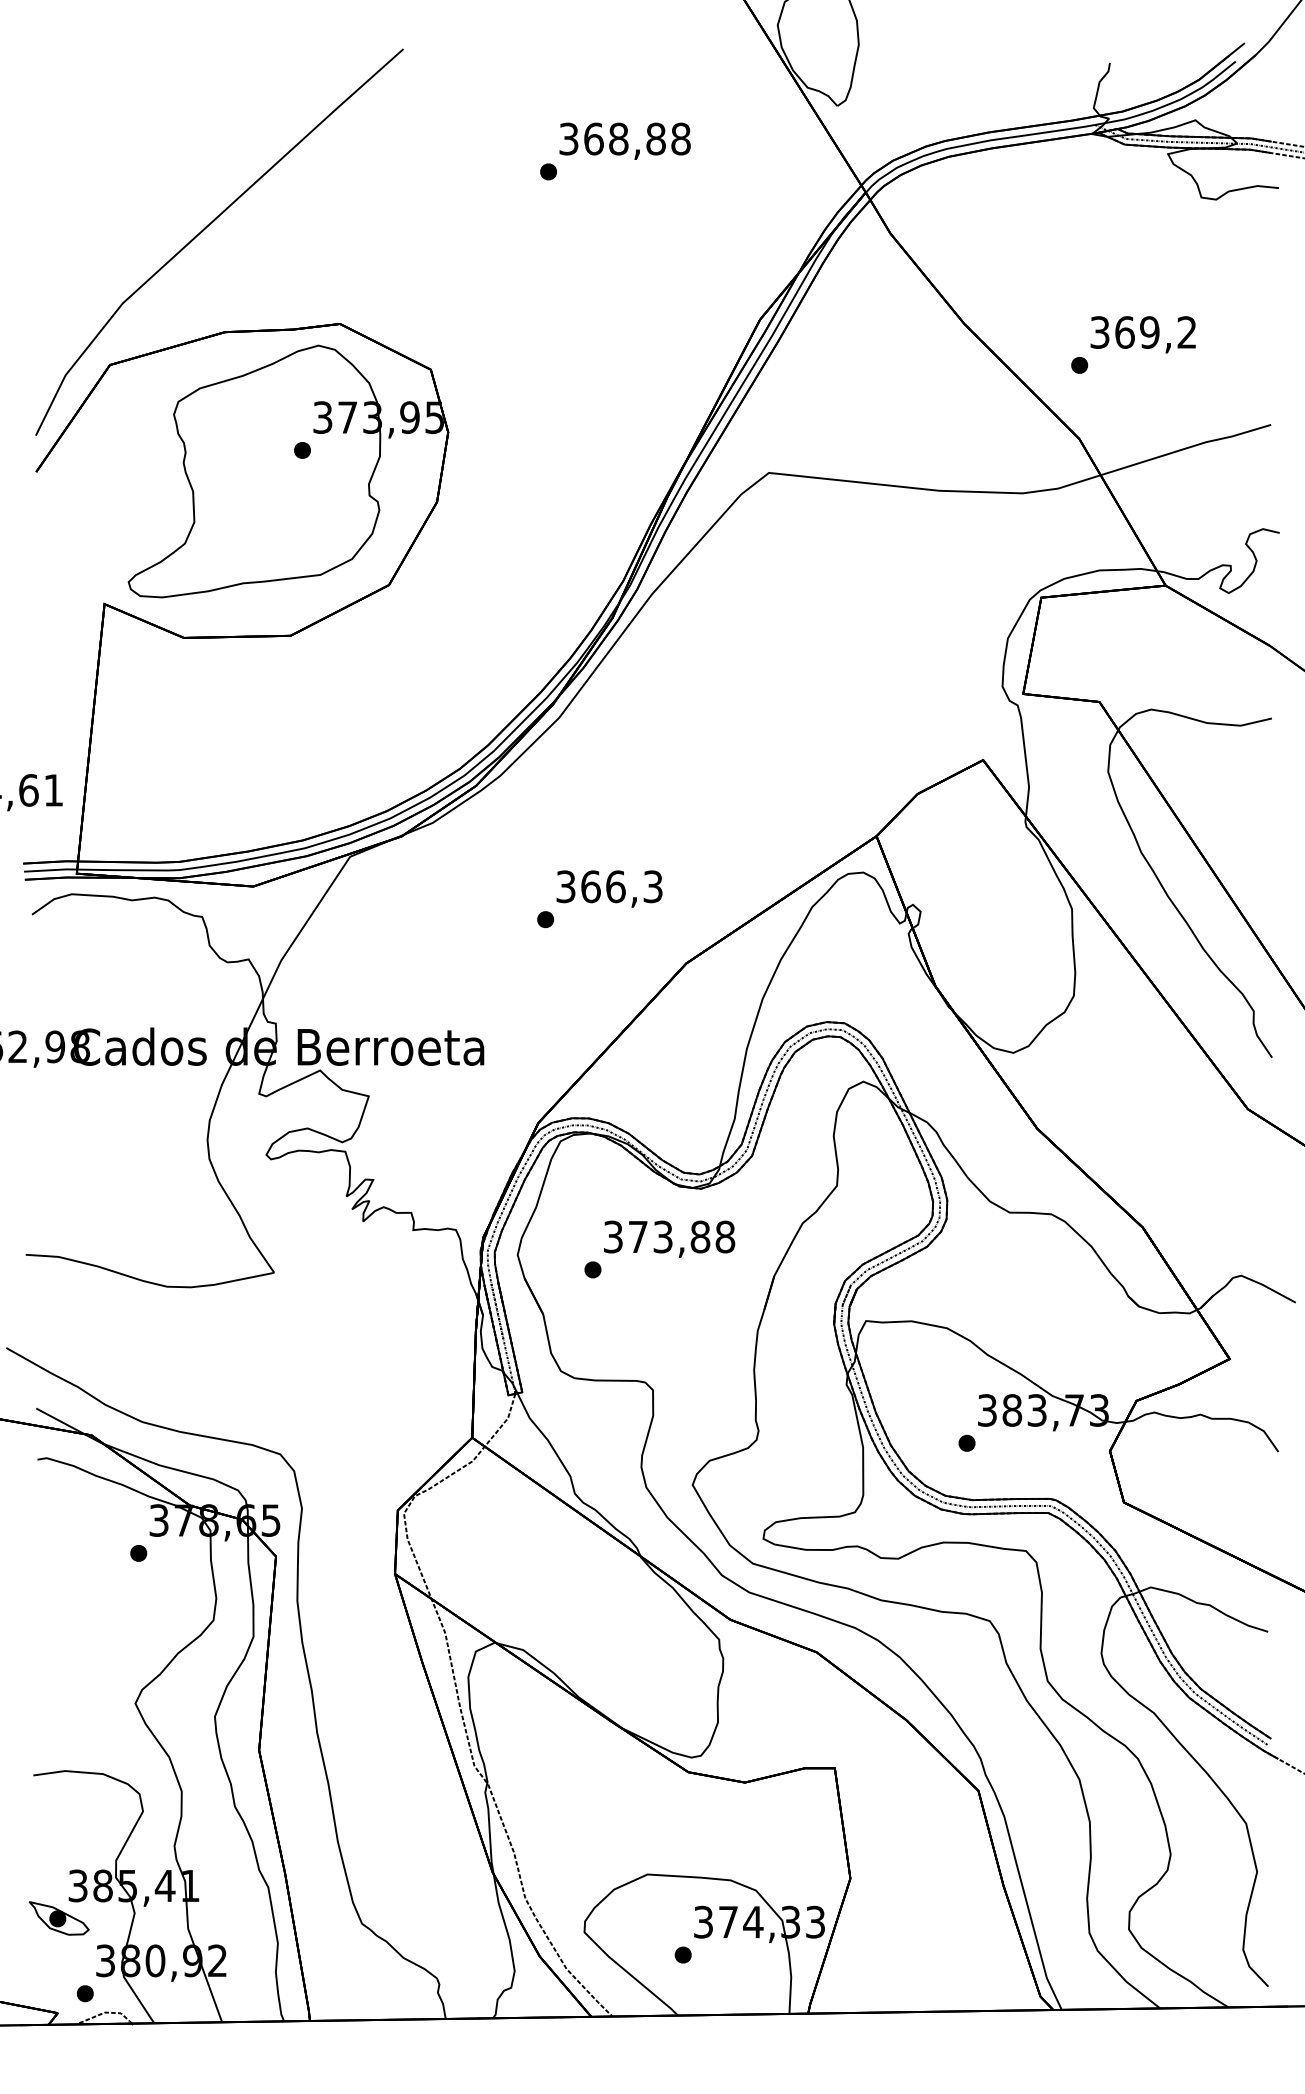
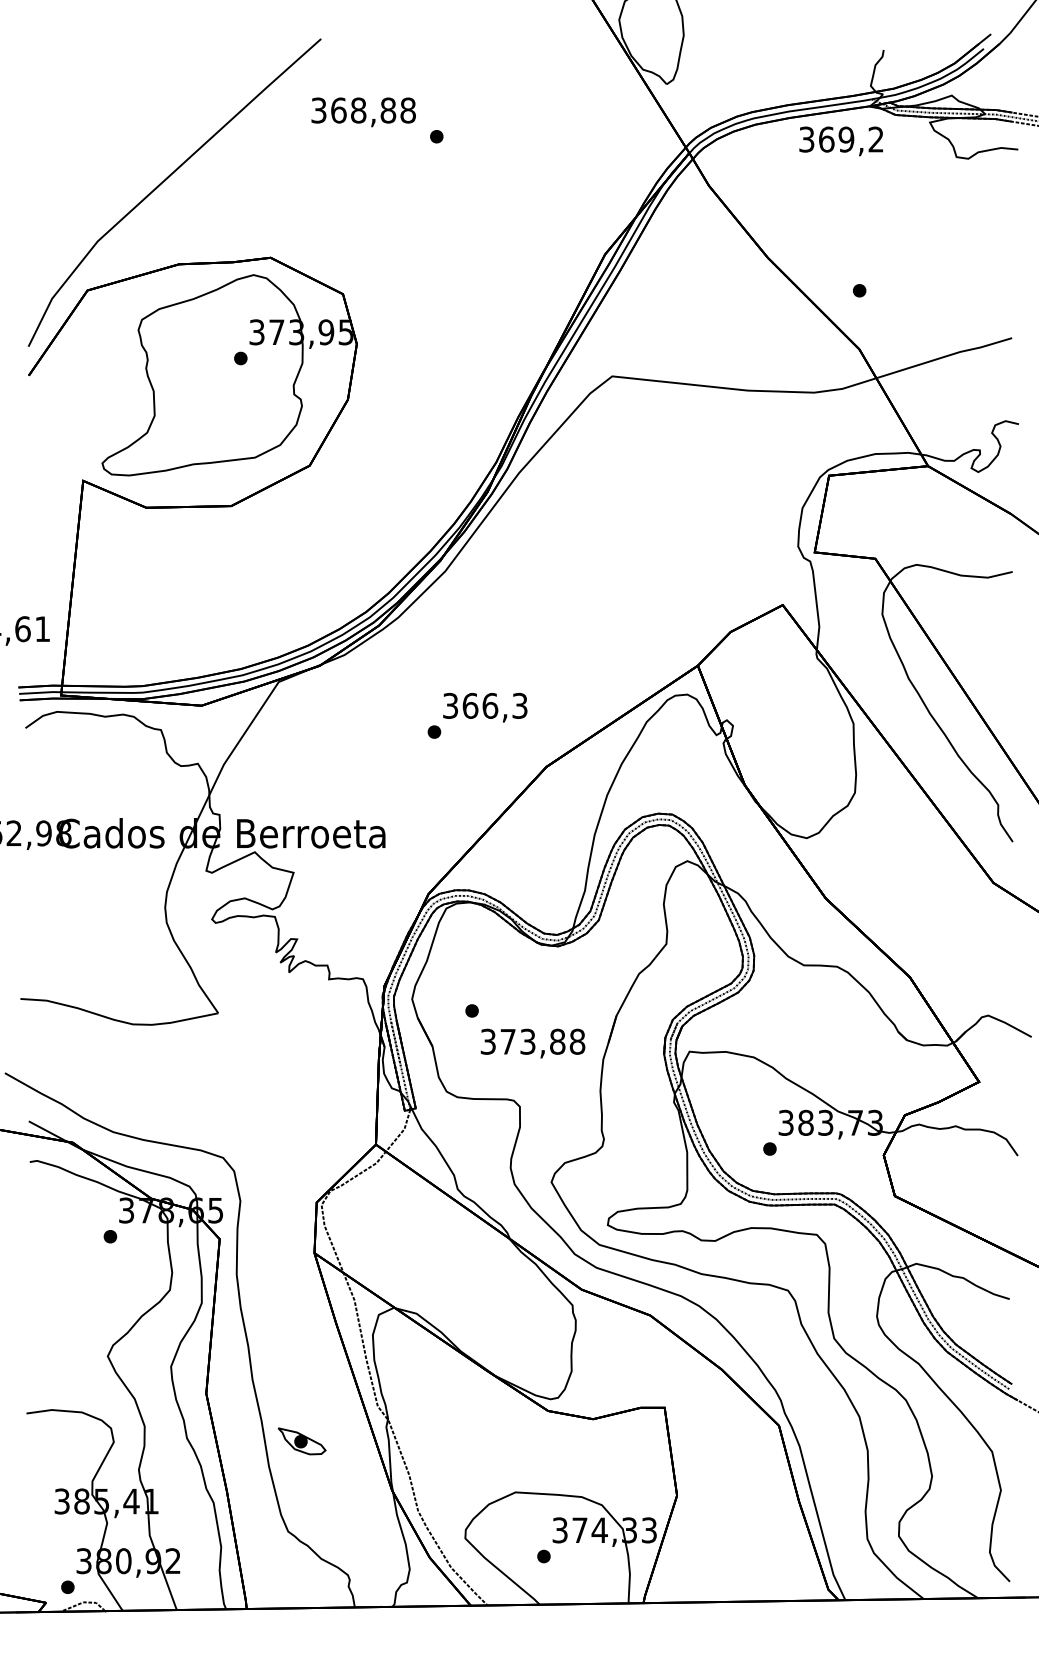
text: (624, 141) -> (363, 112), moved
text: (1142, 334) -> (840, 141), moved
text: (668, 1239) -> (532, 1043), moved
part: (58, 1918) -> (301, 1441), moved

